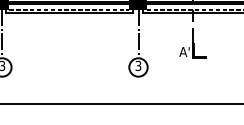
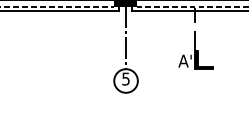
text: (138, 65) -> (126, 78), 3 -> 5

